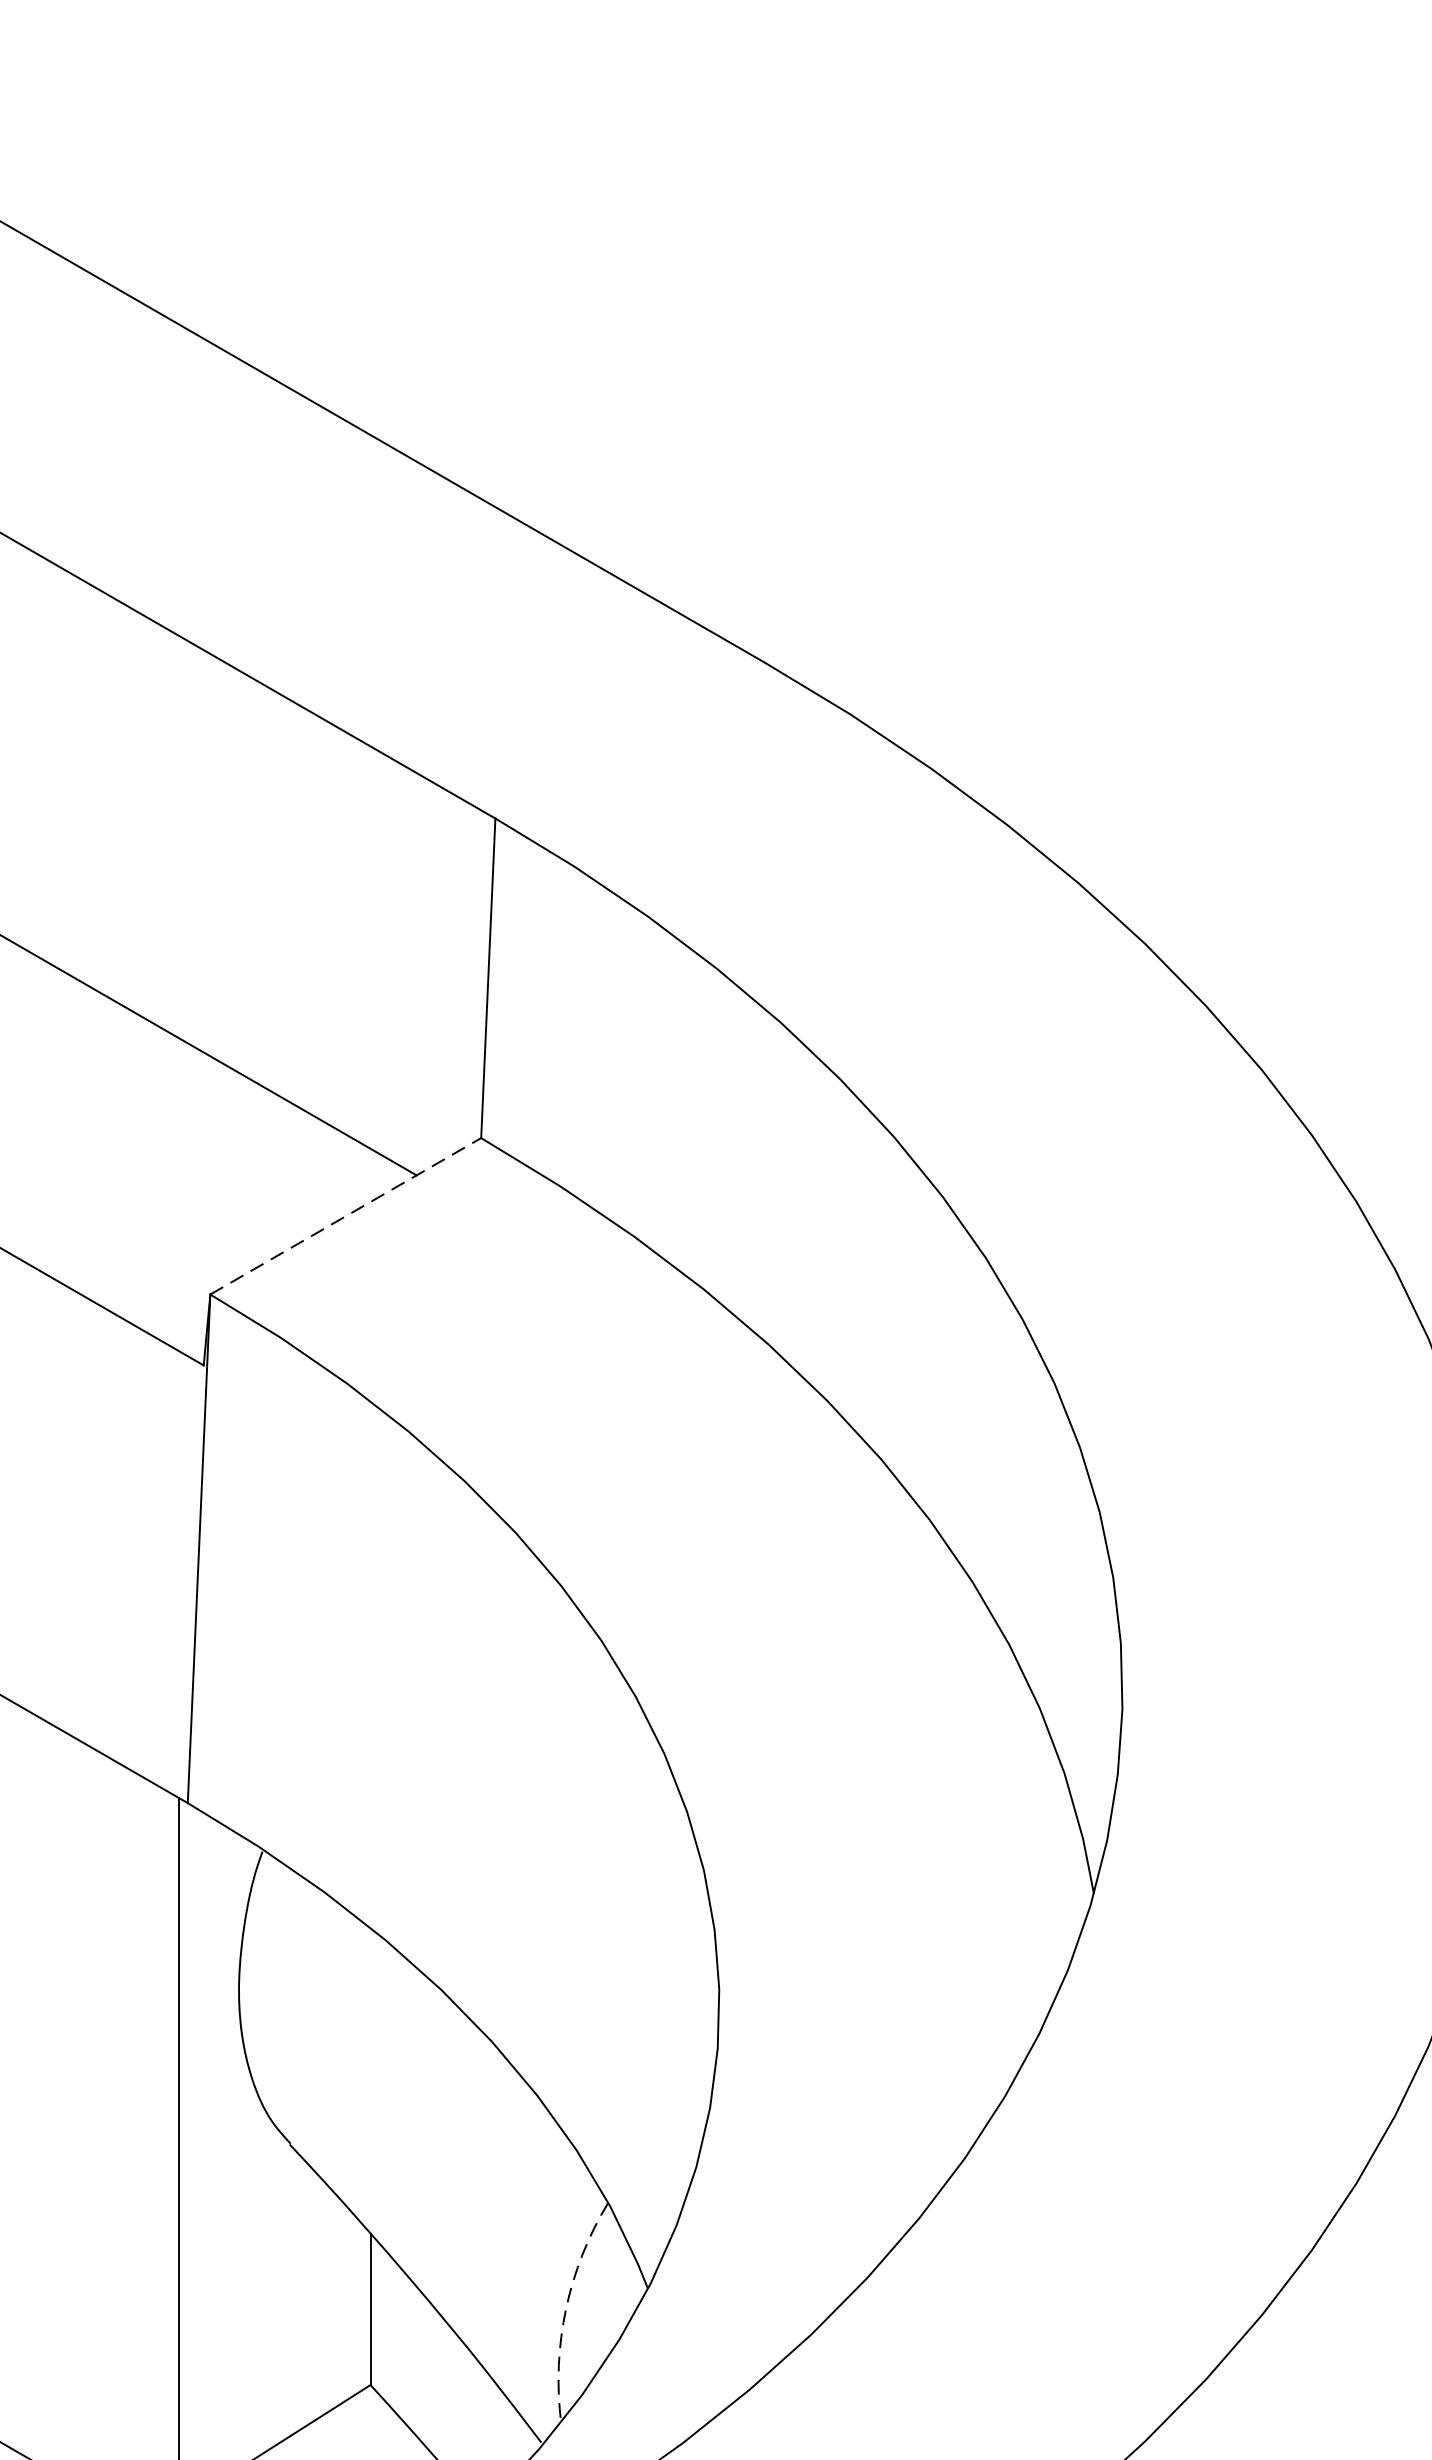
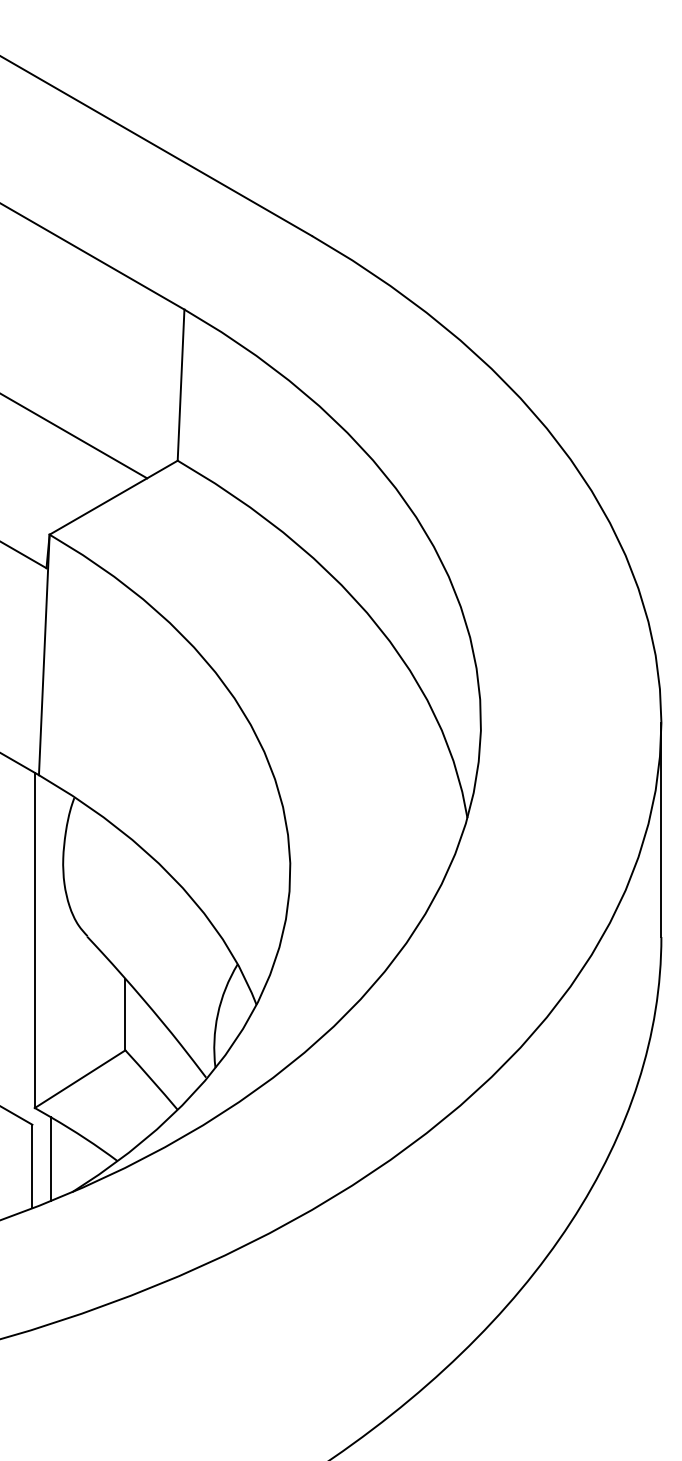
line: (345, 1215) -> (113, 497), dashed -> solid
arc: (565, 2309) -> (217, 1014), dashed -> solid

